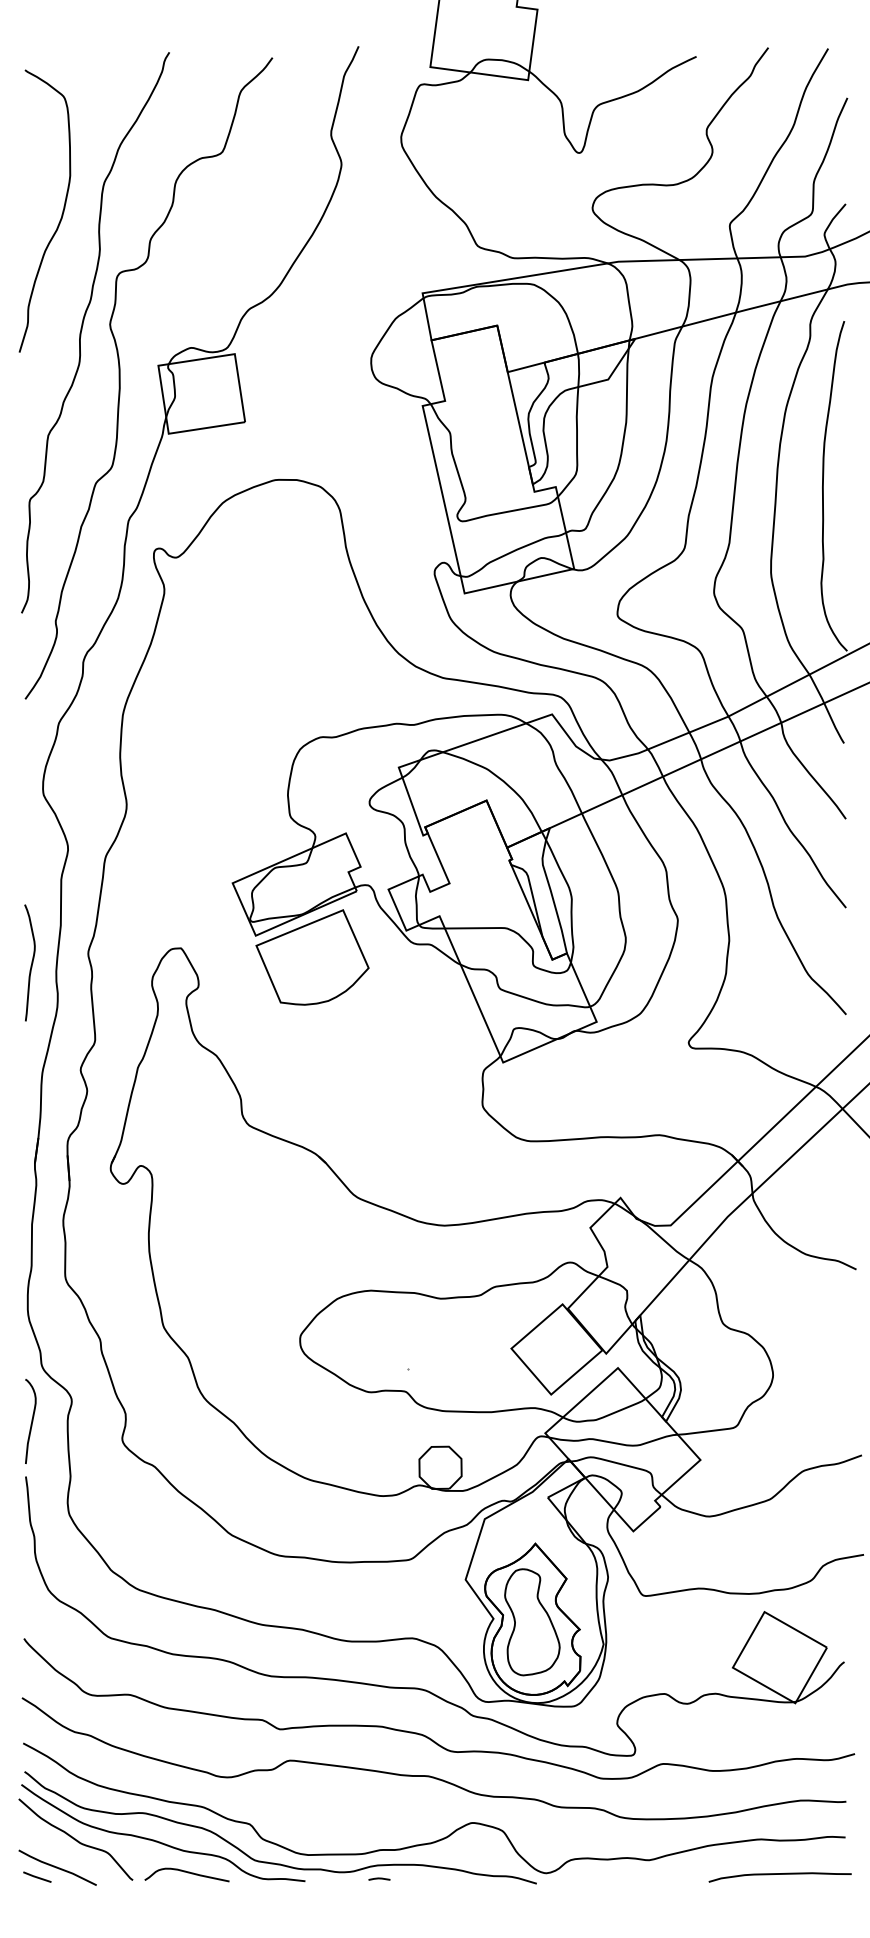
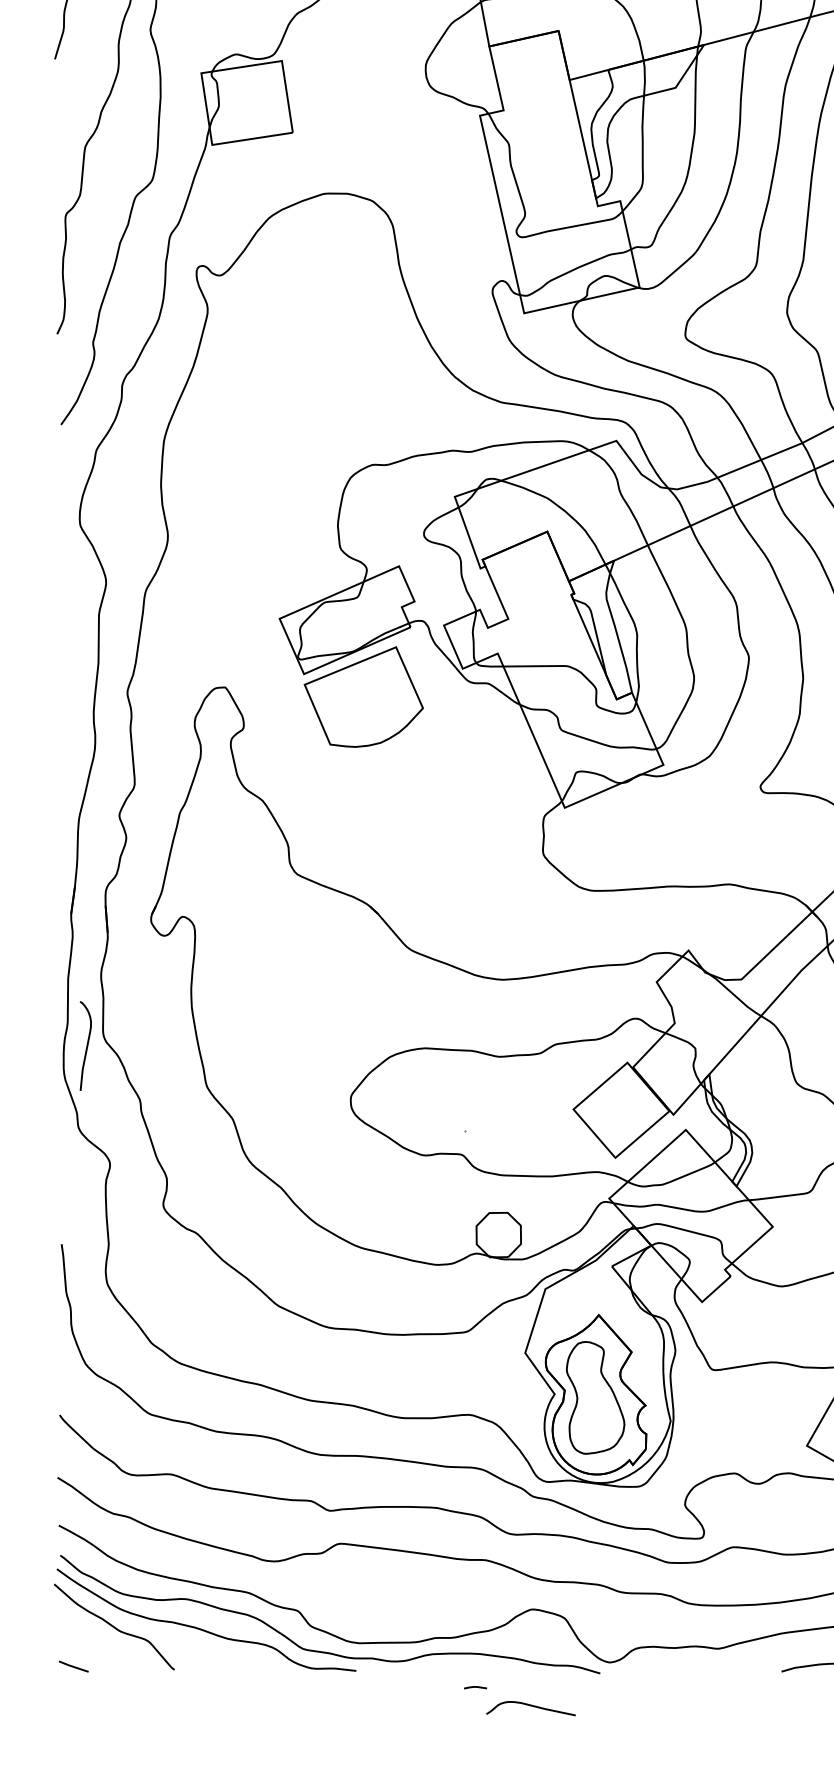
curve: (31, 962) -> (67, 702), removed
curve: (31, 1421) -> (86, 1046), moved
line: (57, 1867) -> (94, 1656), removed
curve: (187, 1873) -> (531, 1707), moved
line: (379, 1878) -> (475, 1686), moved

